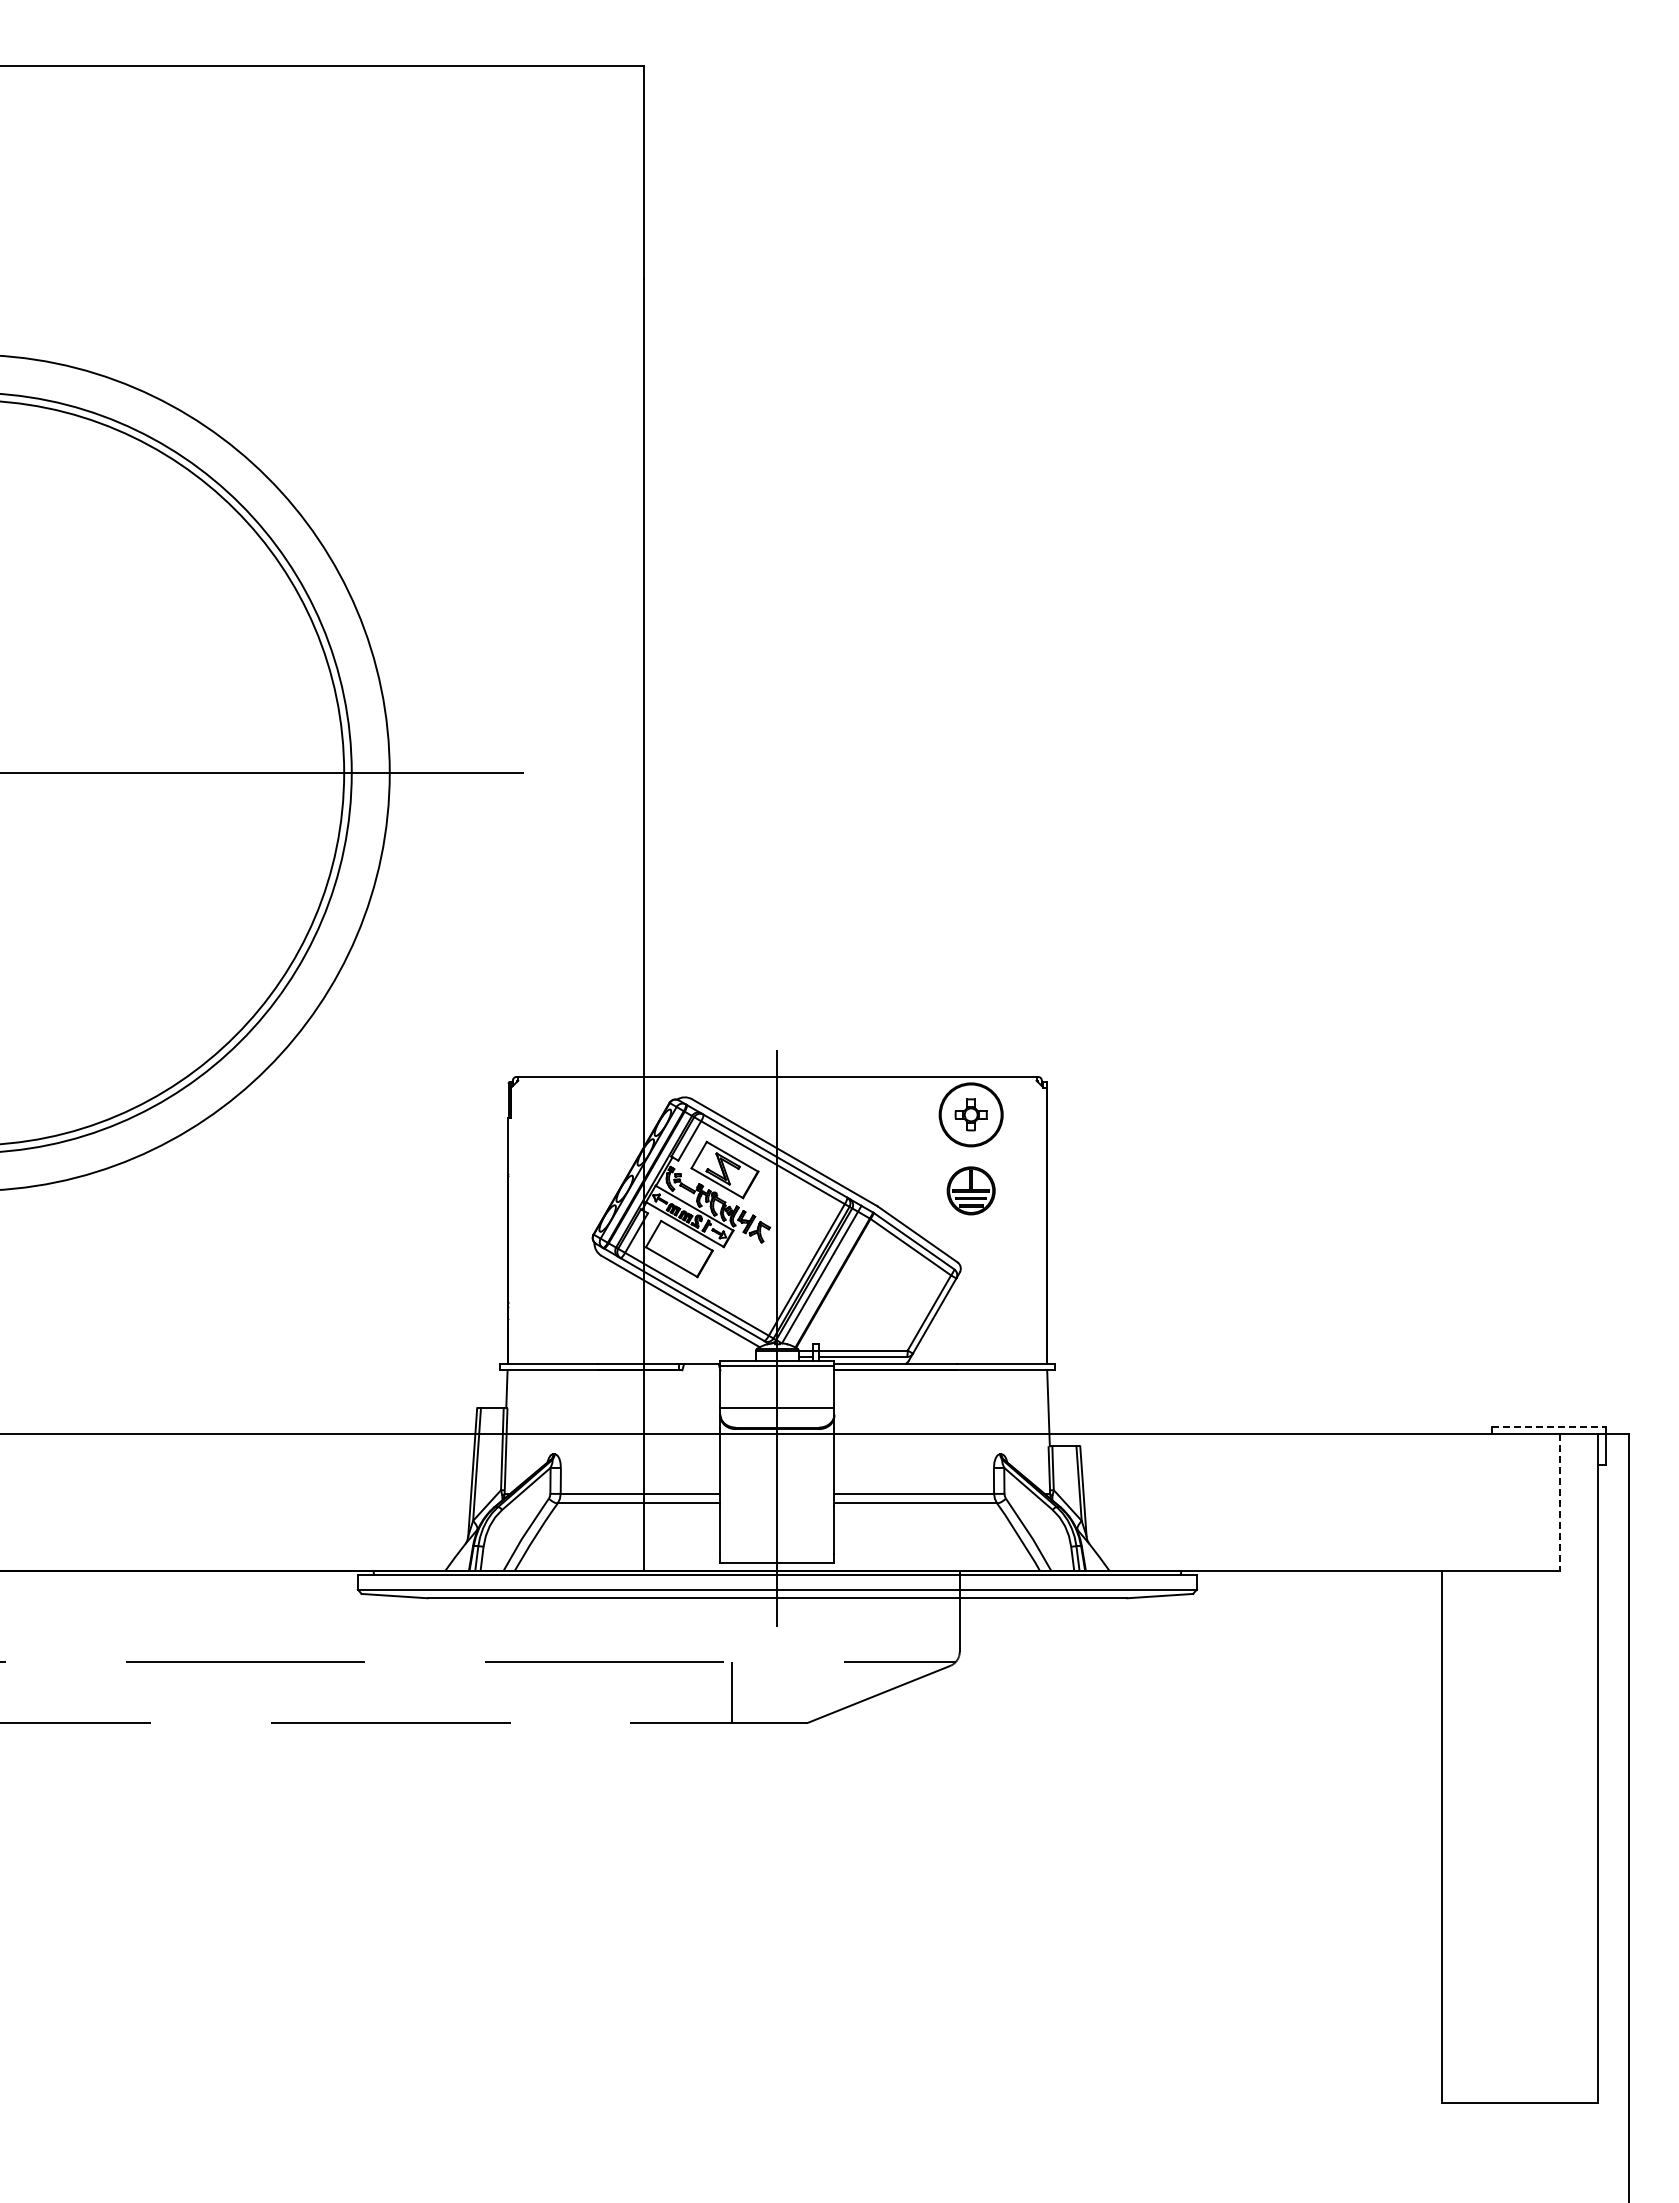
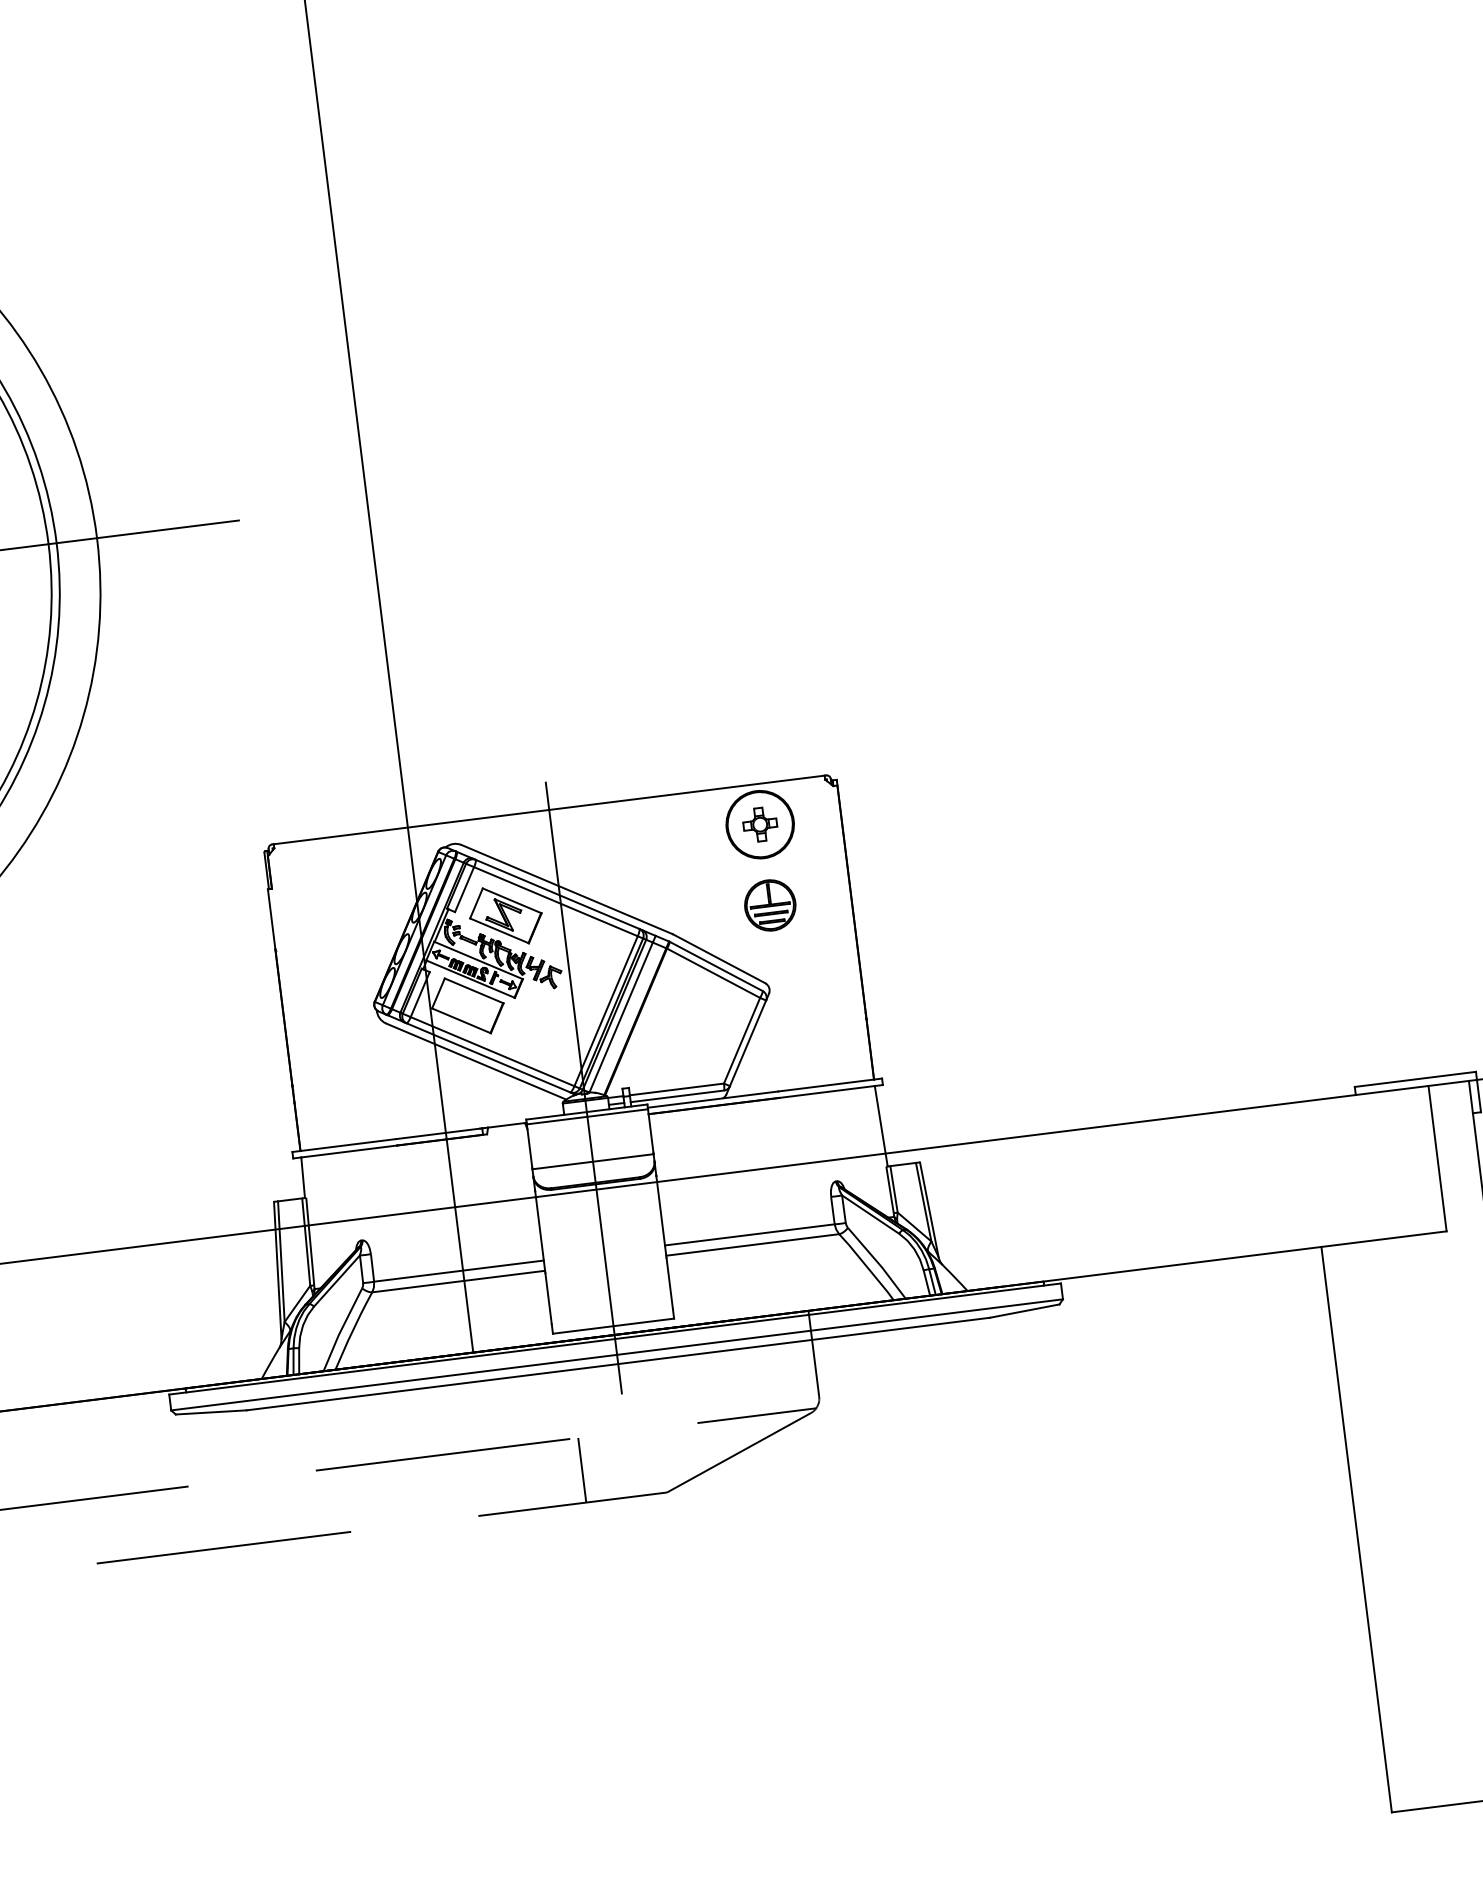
line: (1549, 1426) -> (1416, 1079), dashed -> solid
line: (1560, 1503) -> (1437, 1159), dashed -> solid

